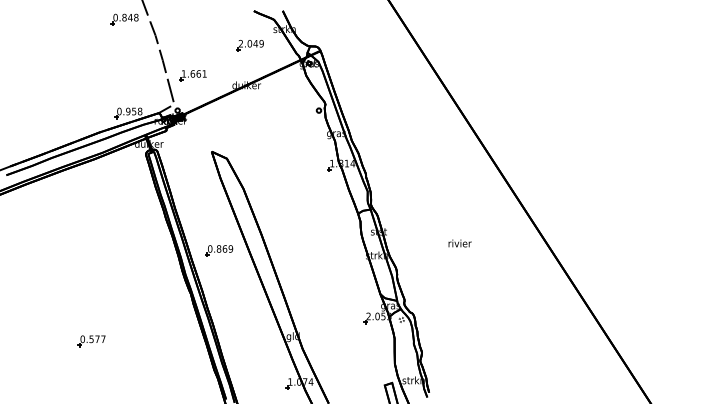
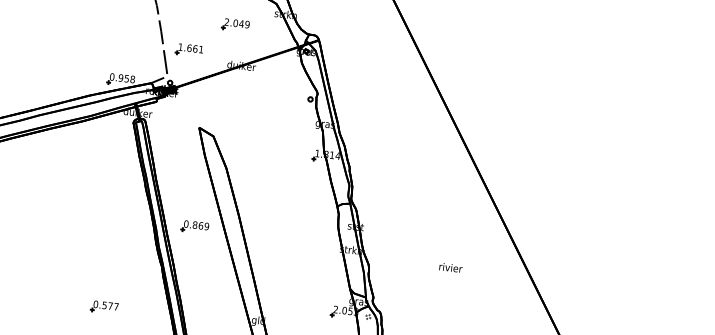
part: (249, 45) -> (235, 24), moved
text: (459, 243) -> (450, 267), moved
part: (91, 341) -> (104, 307), moved

